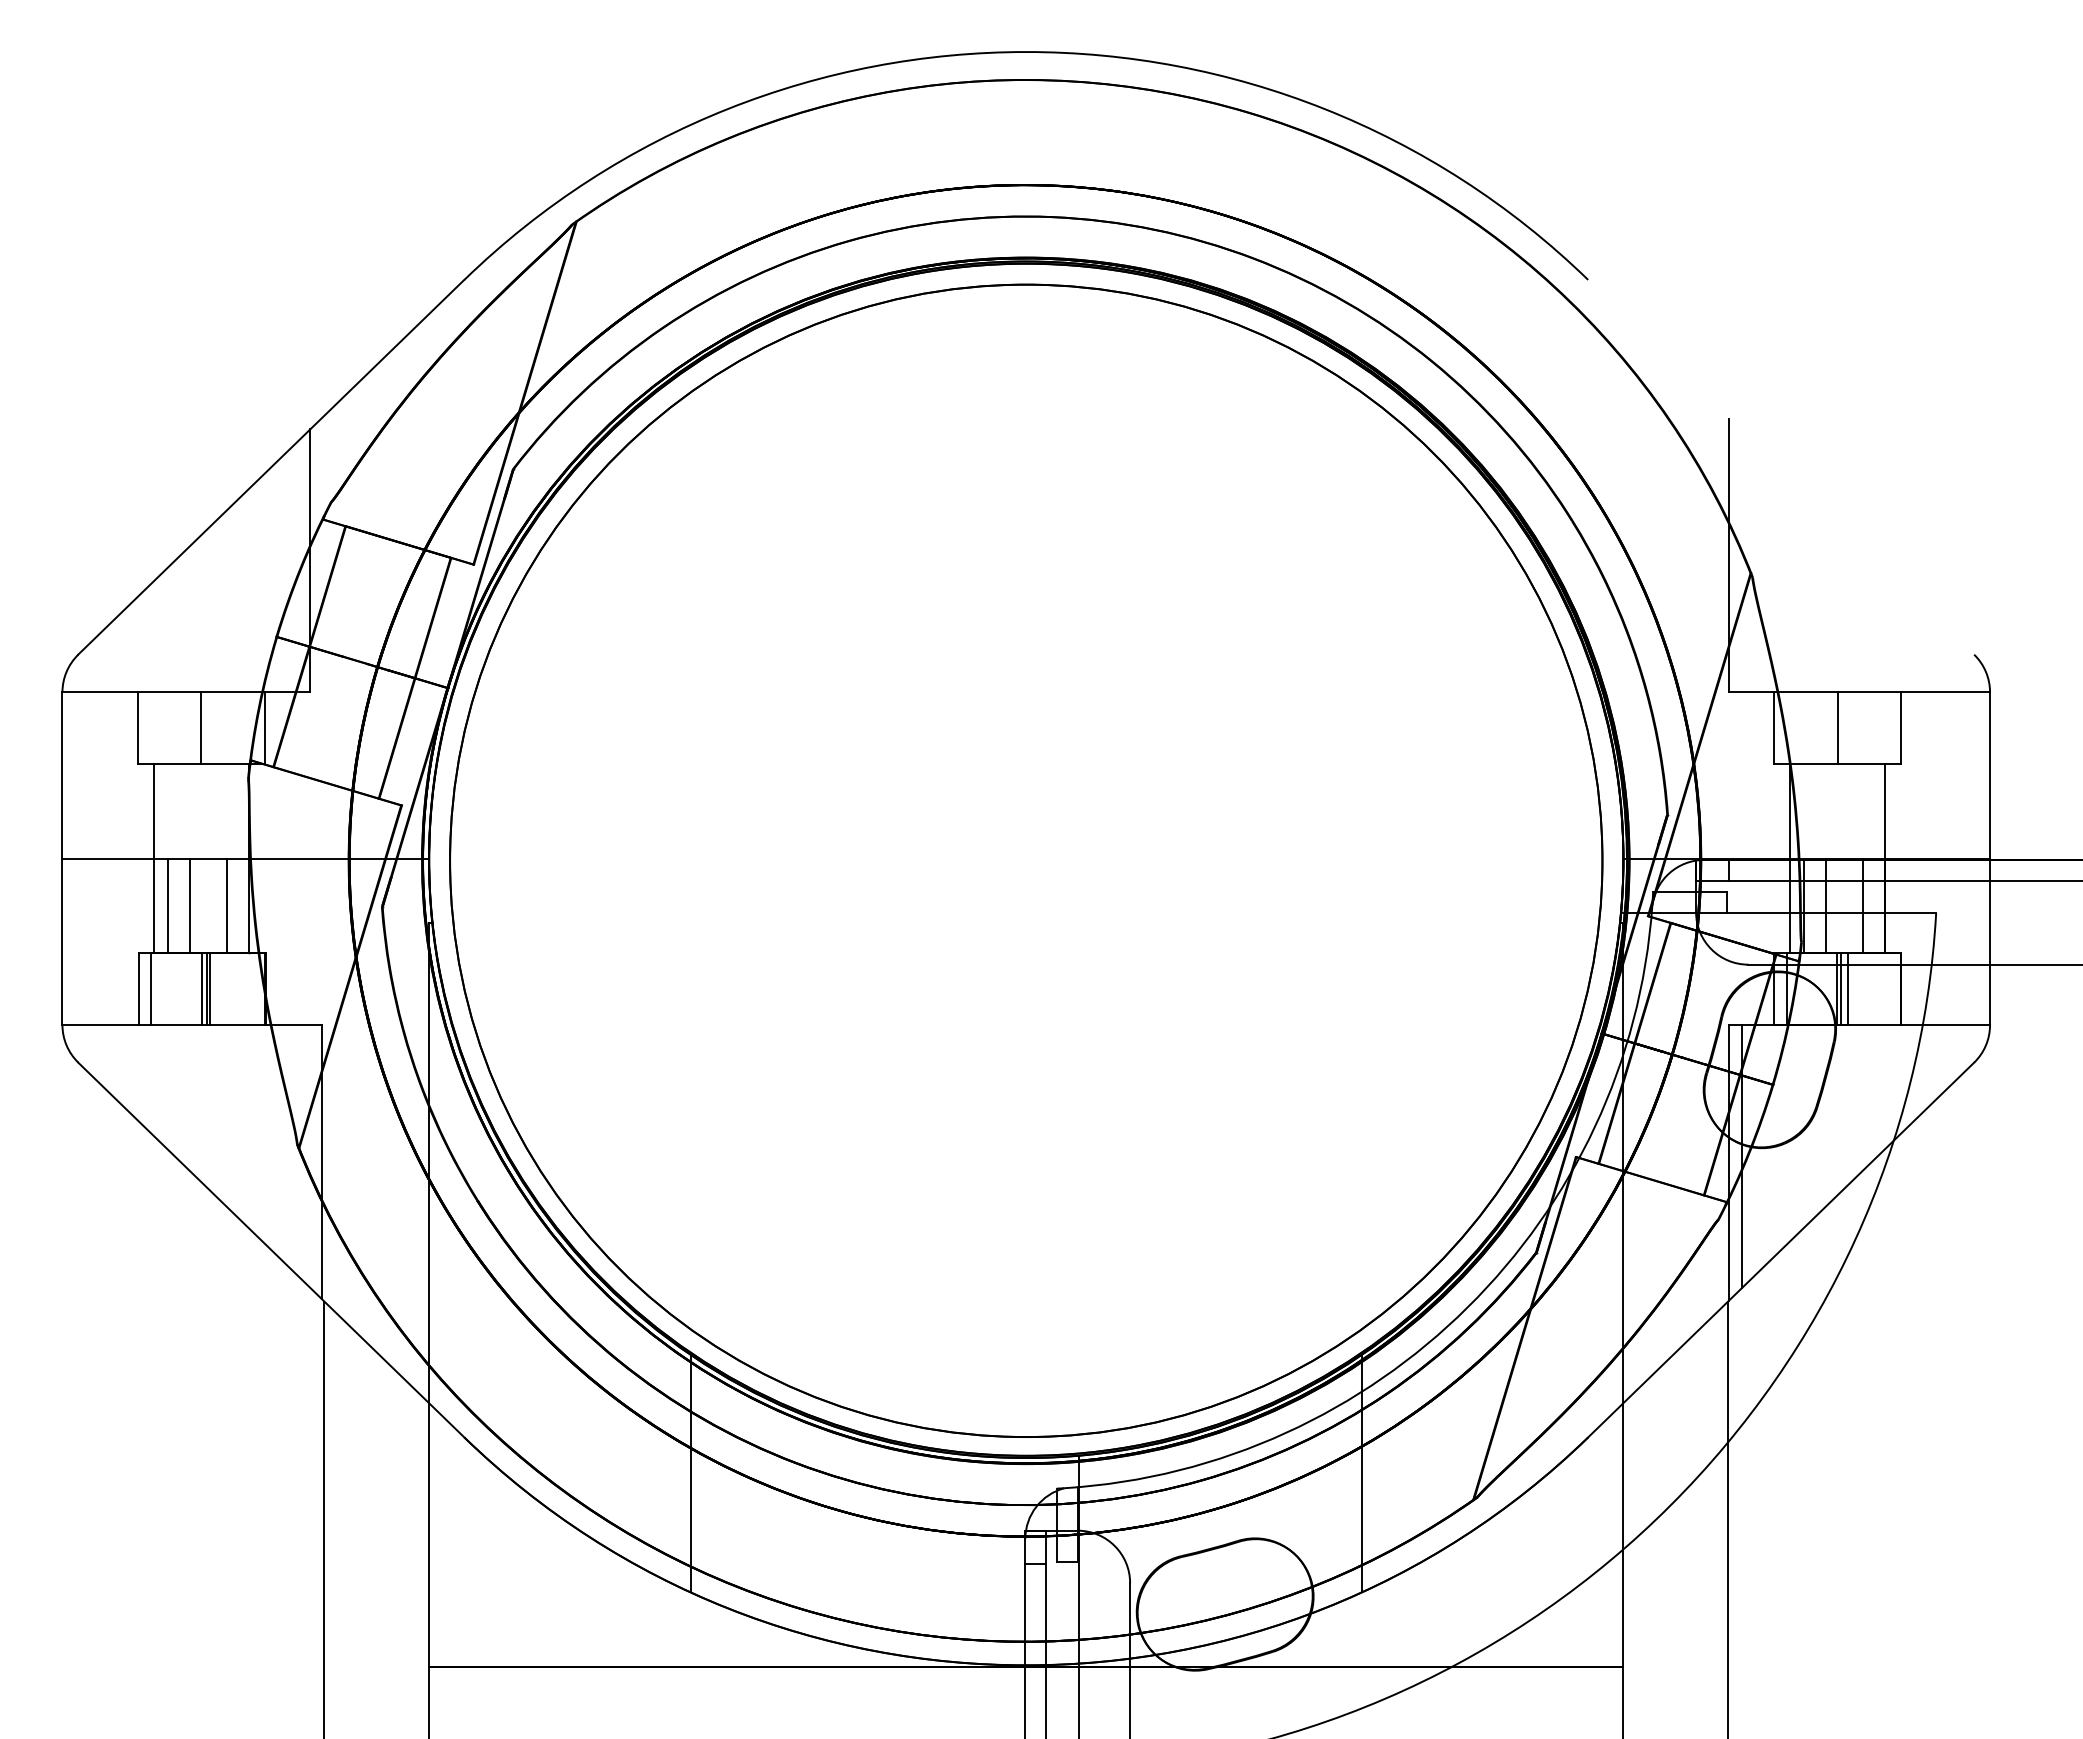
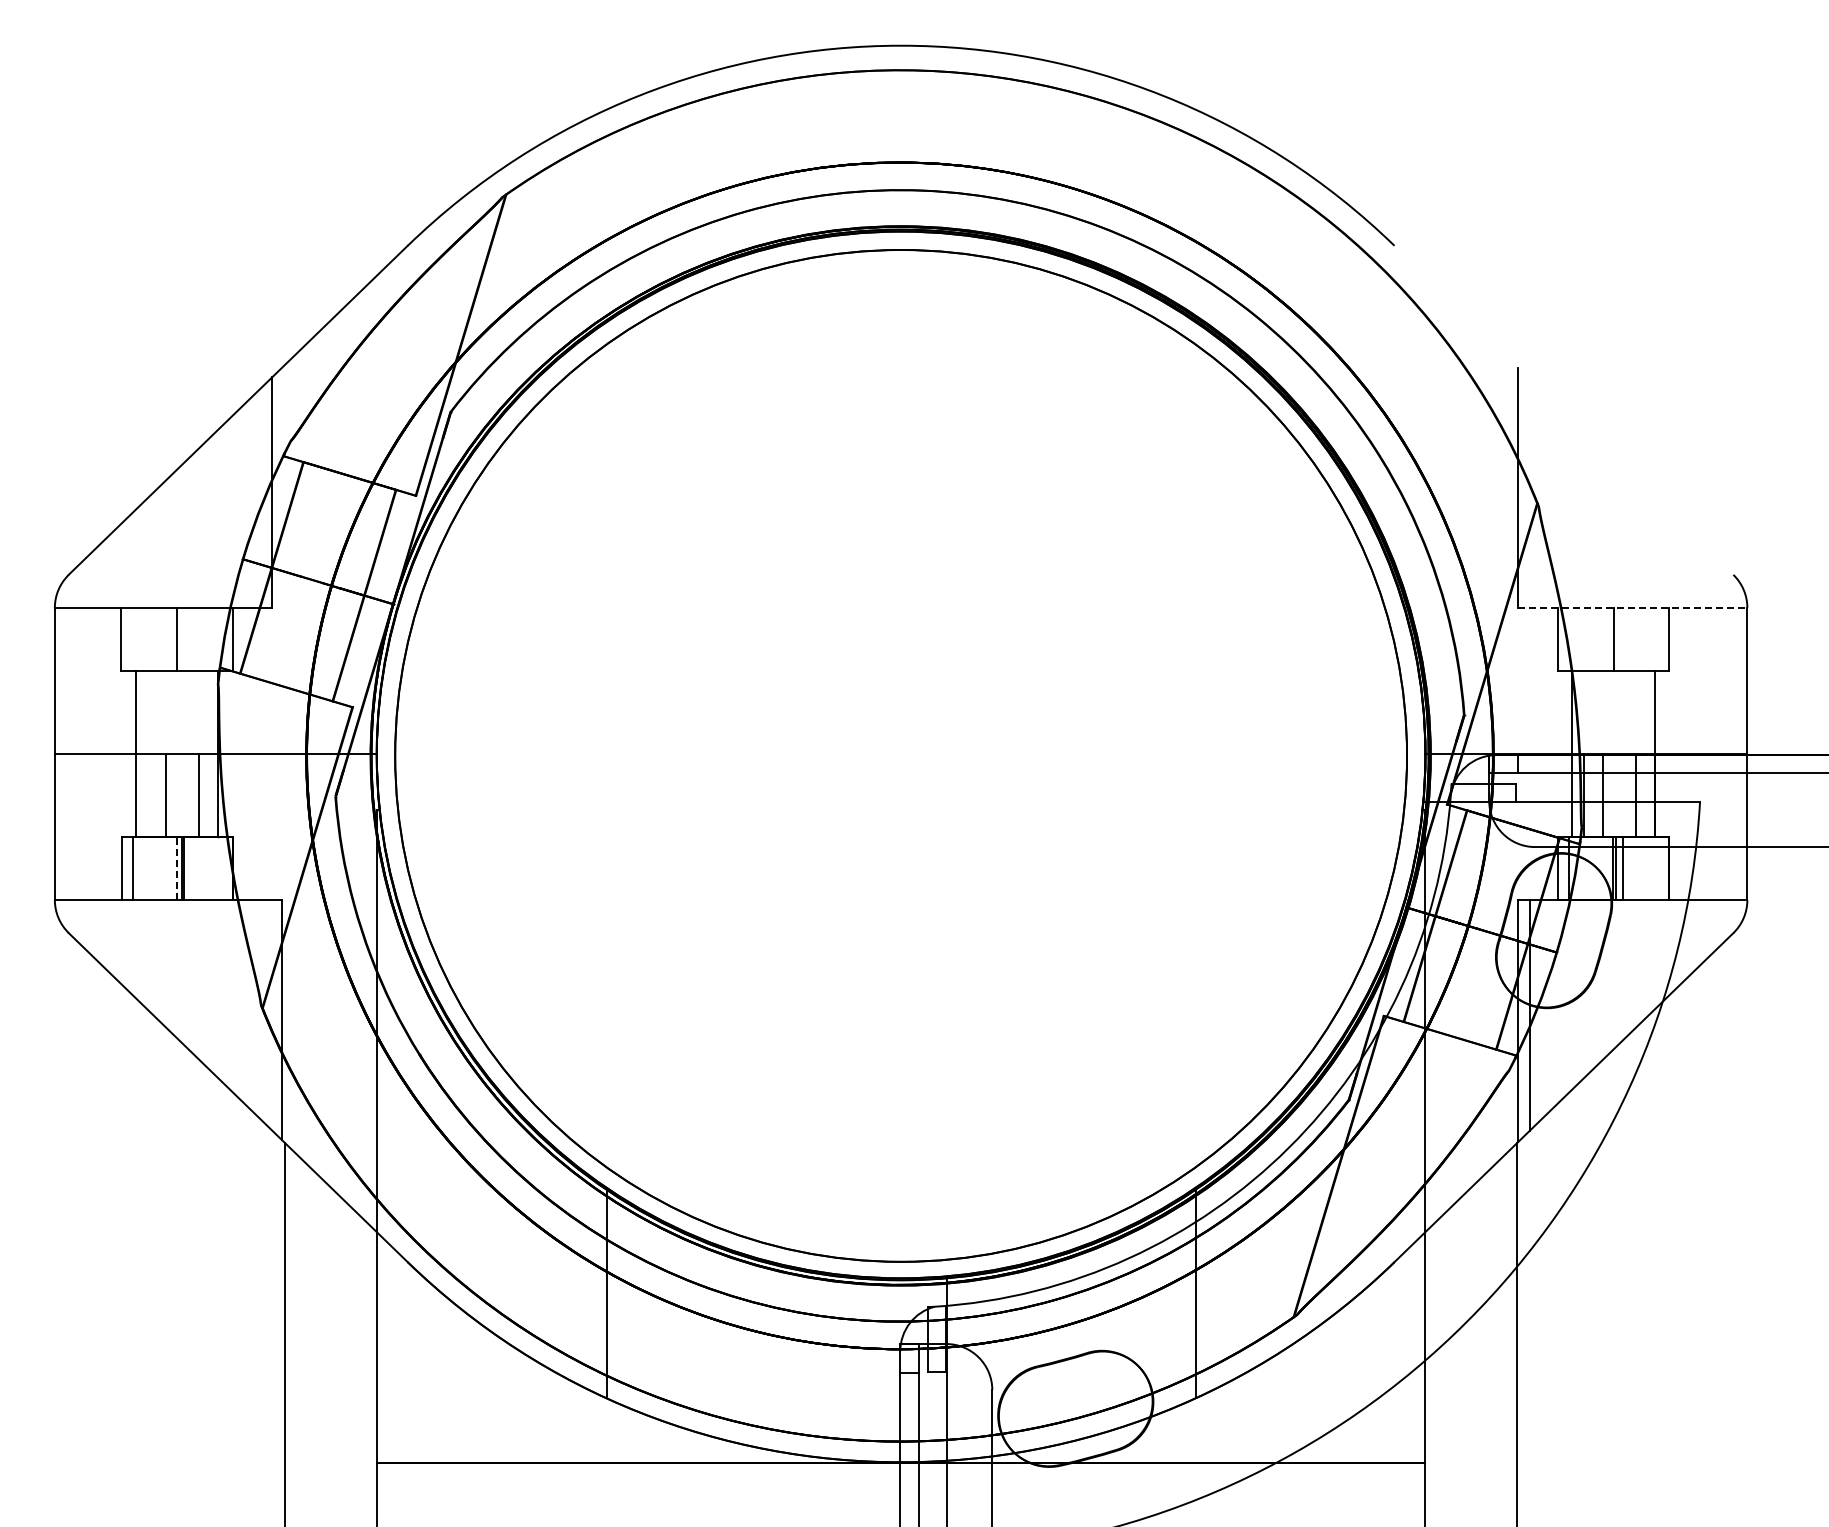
line: (1859, 691) -> (1632, 607), solid -> dashed
line: (167, 905) -> (147, 795), removed
line: (202, 989) -> (177, 868), solid -> dashed

